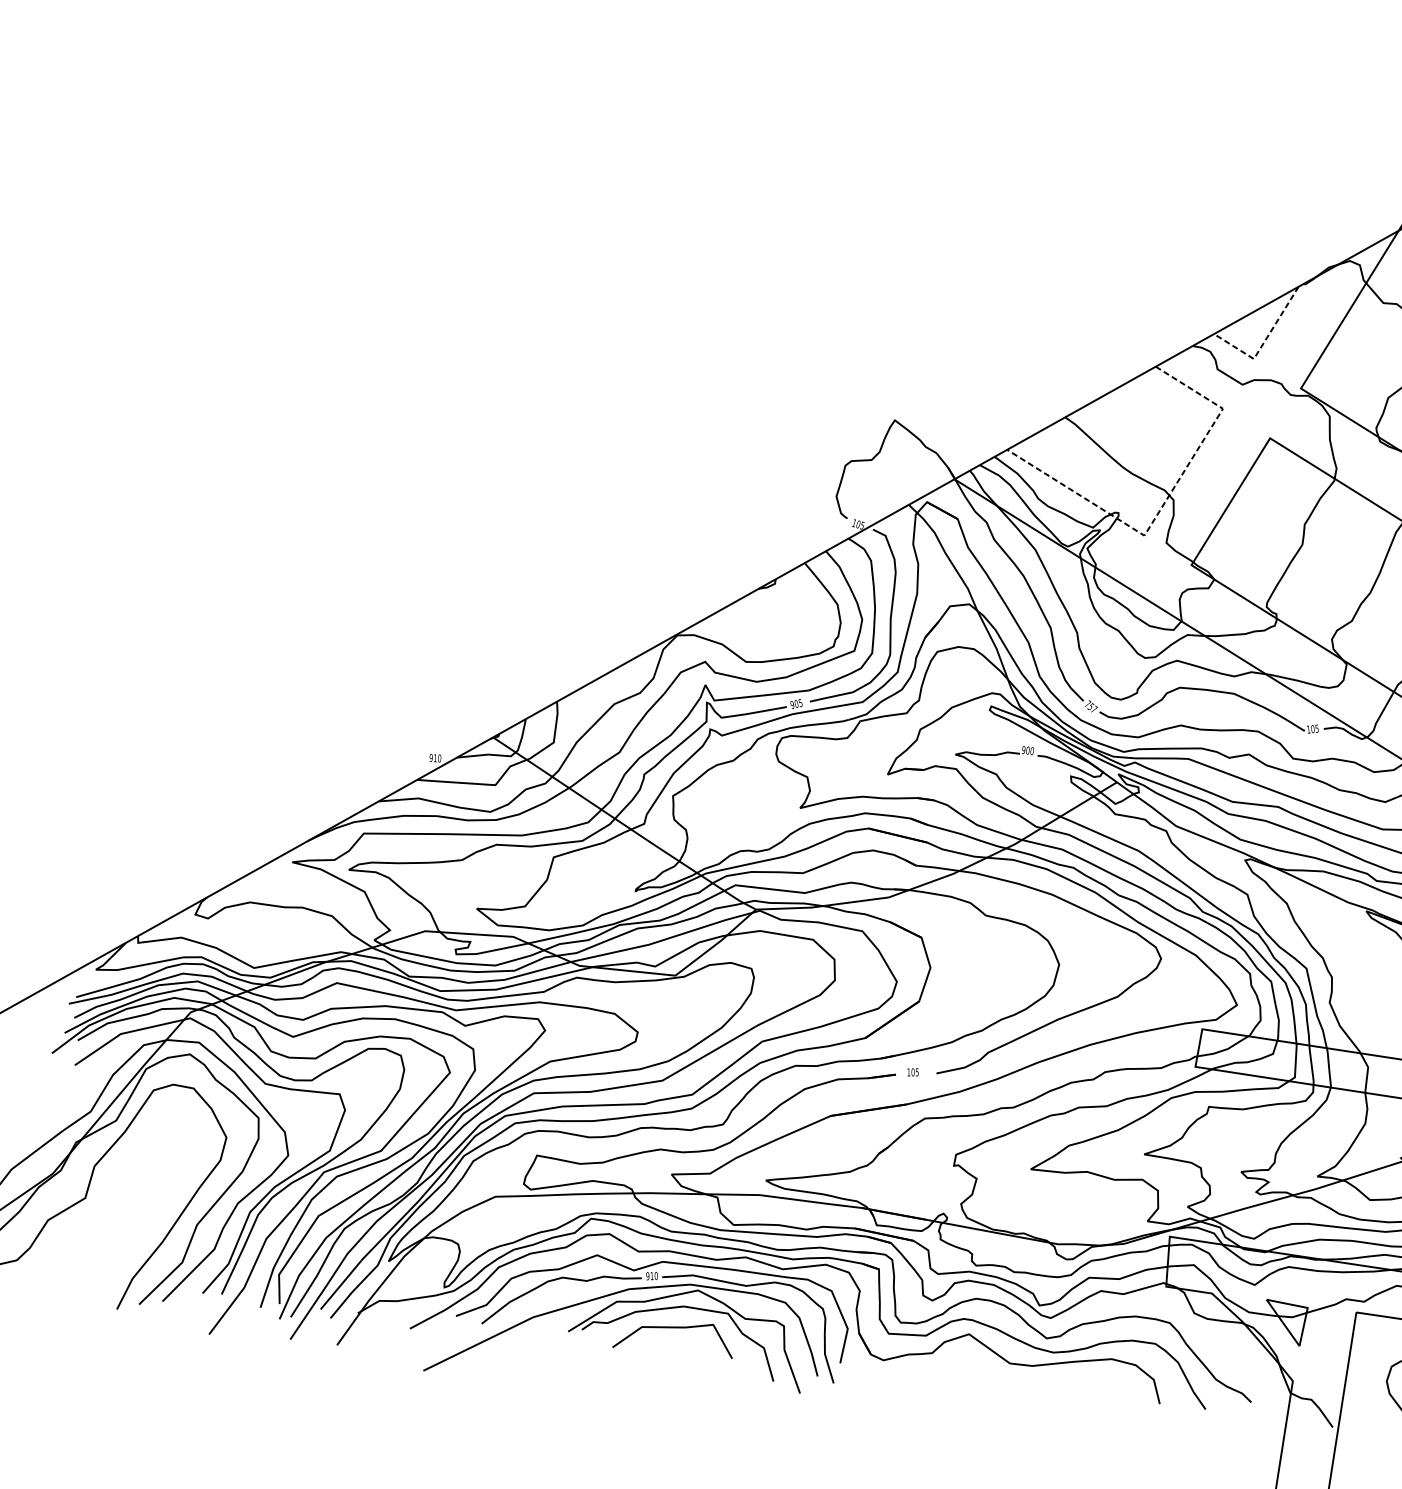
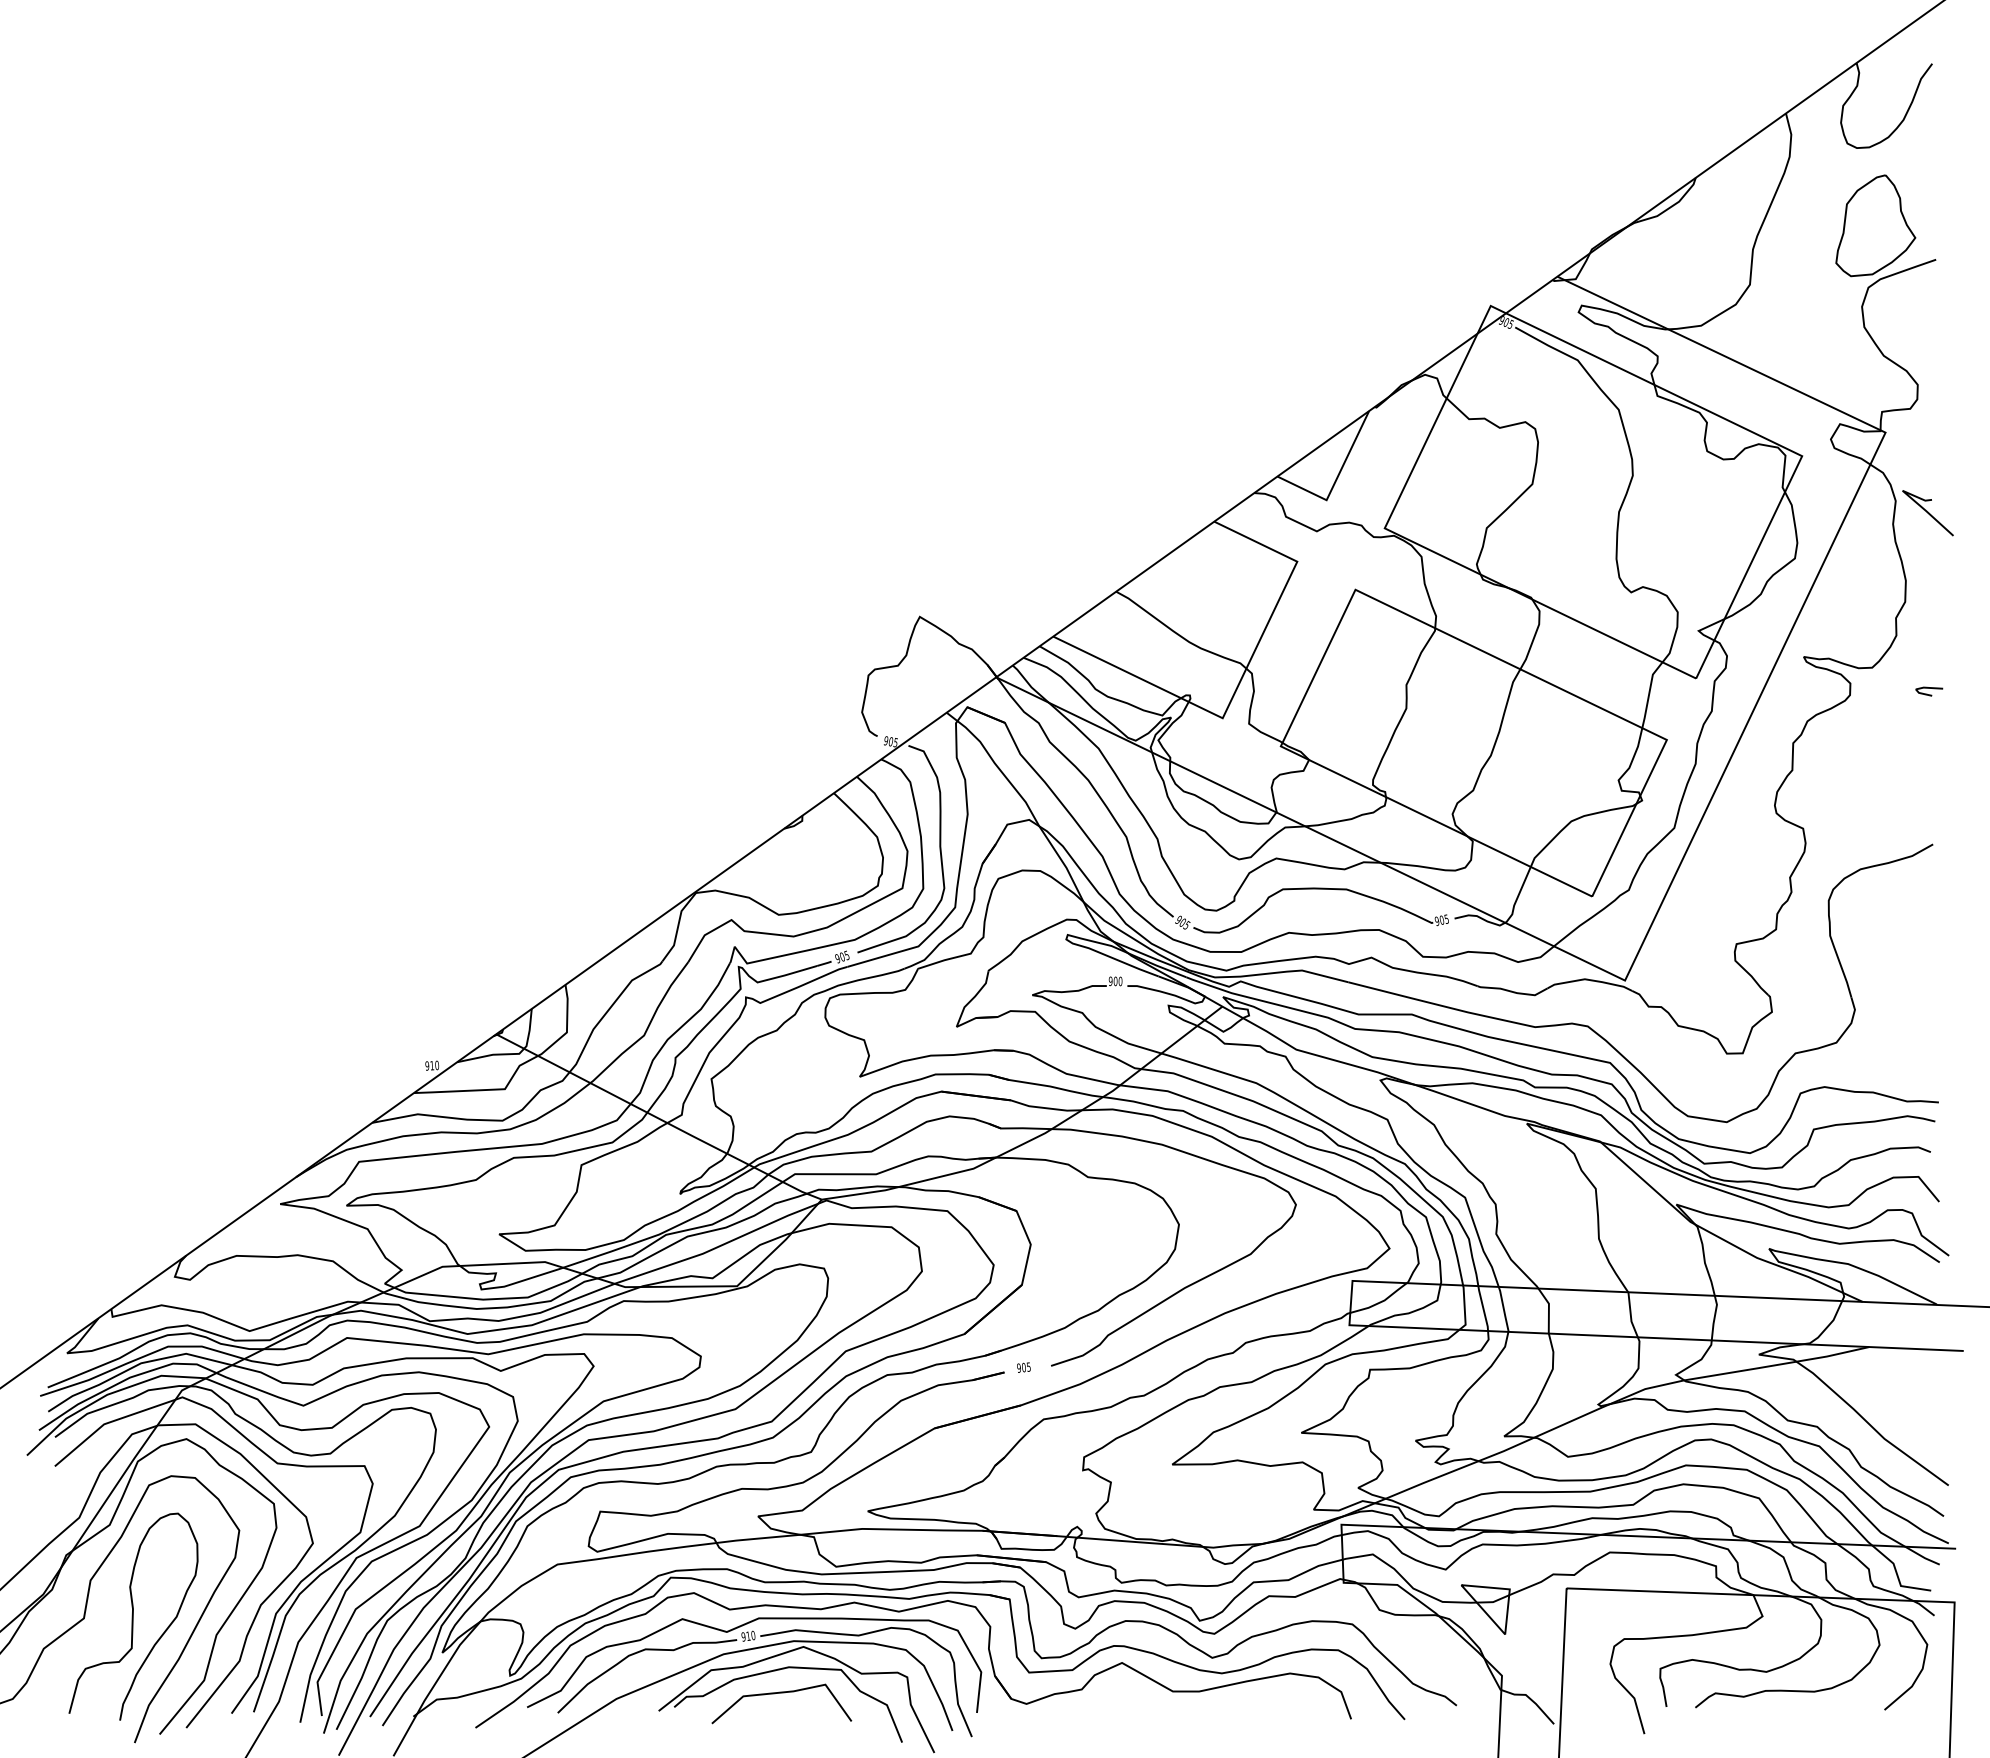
line: (1263, 343) -> (1335, 481), dashed -> solid
line: (1162, 507) -> (1239, 683), dashed -> solid
text: (853, 522) -> (885, 740), 105 -> 905
text: (1090, 706) -> (1182, 922), 757 -> 905
text: (1308, 729) -> (1436, 921), 105 -> 905
text: (909, 1071) -> (1019, 1367), 105 -> 905
curve: (127, 1201) -> (133, 1616), added

